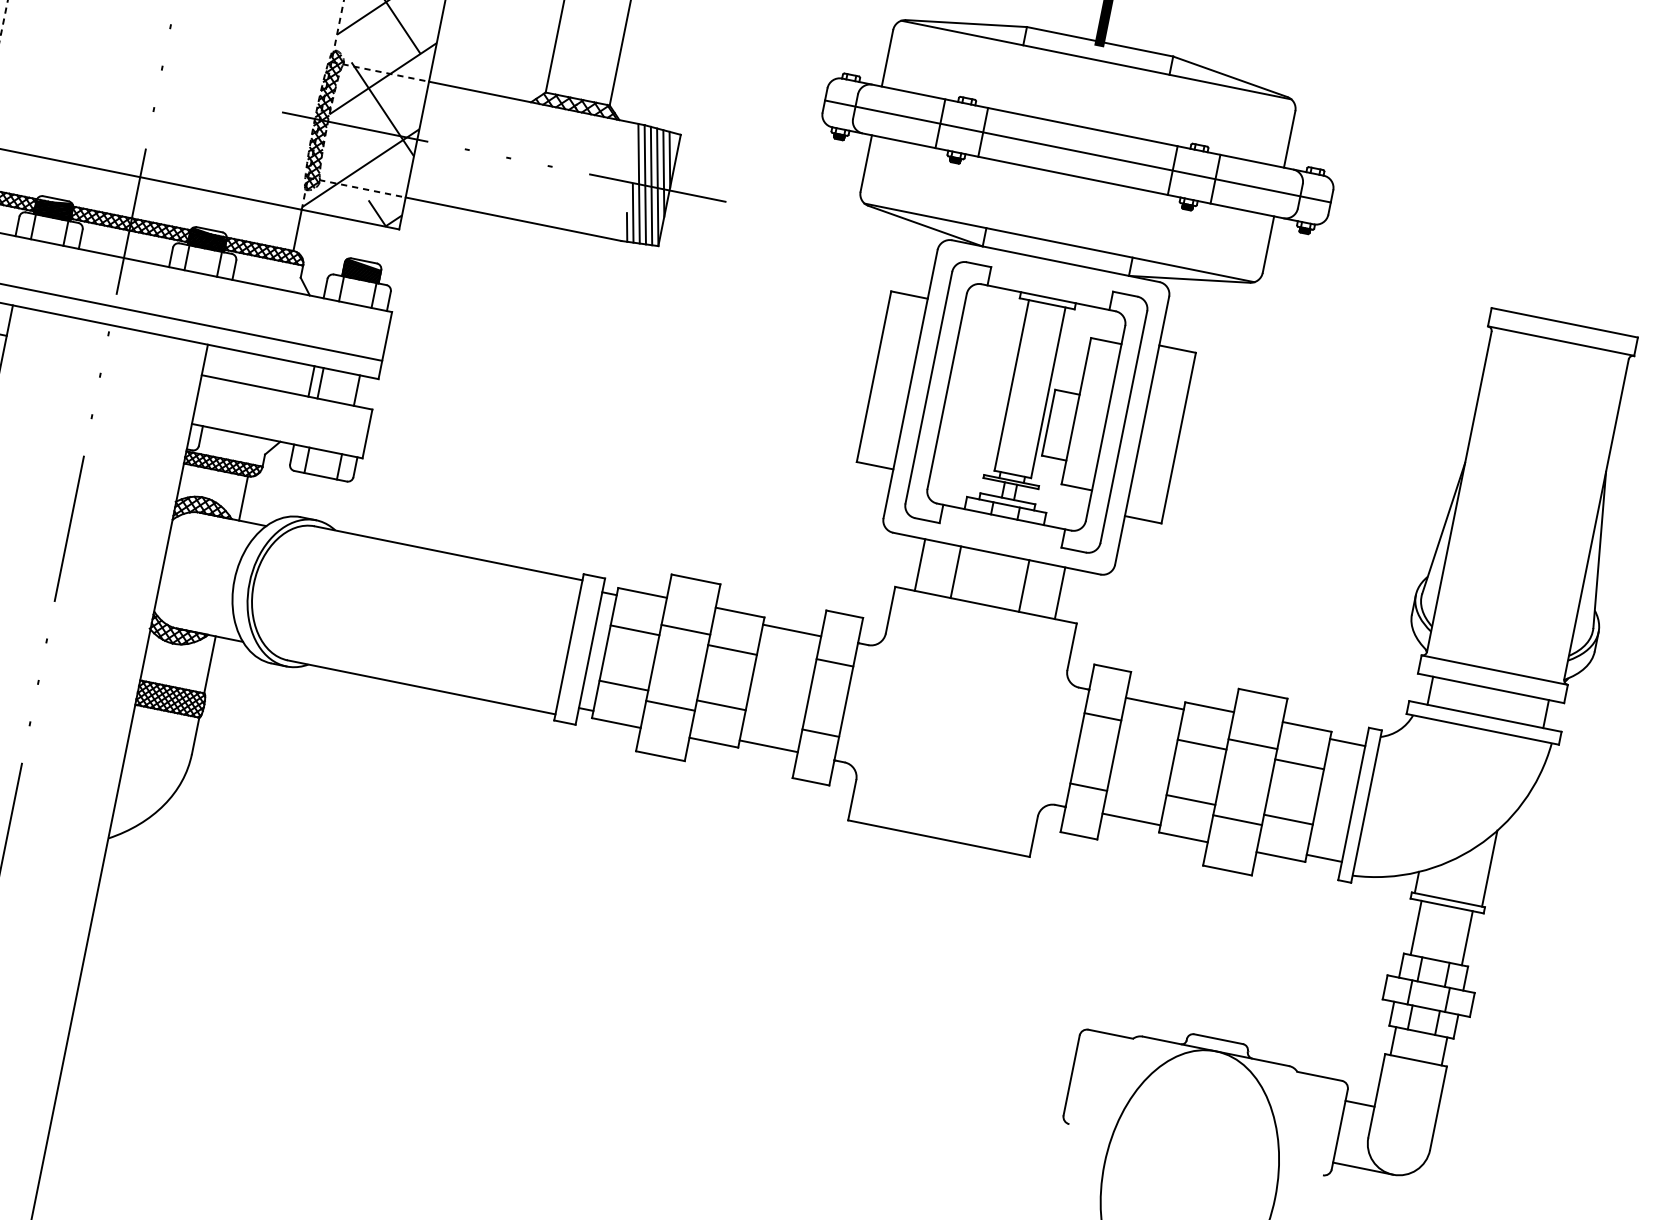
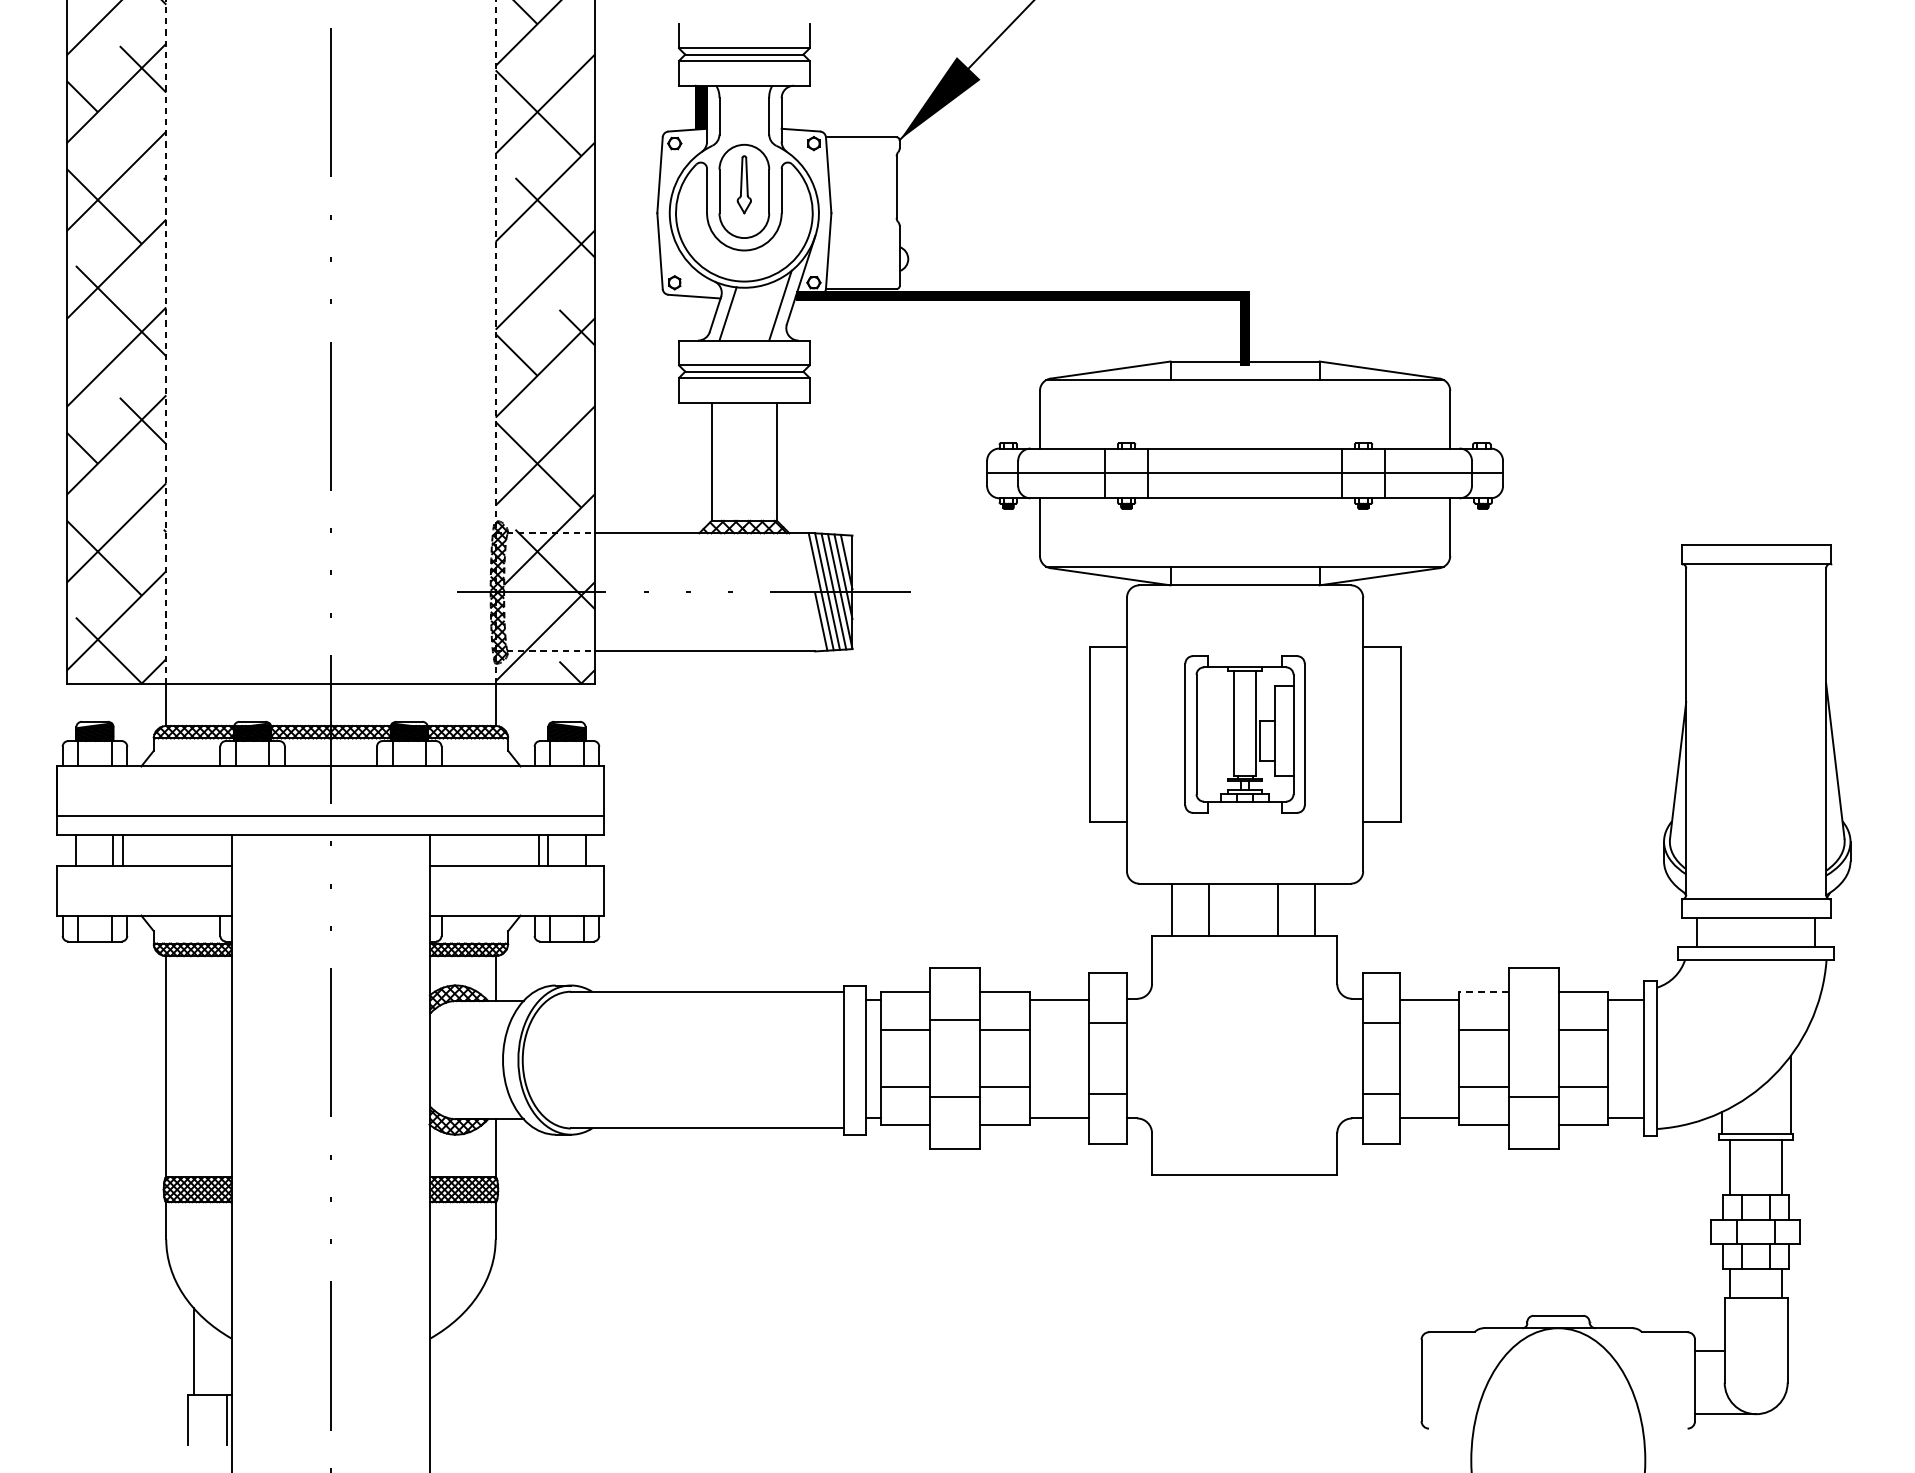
line: (627, 227) -> (818, 636), removed
part: (1025, 407) -> (1244, 734), size x0.6
line: (1210, 707) -> (1484, 992), solid -> dashed
line: (1252, 743) -> (1533, 1019), removed

